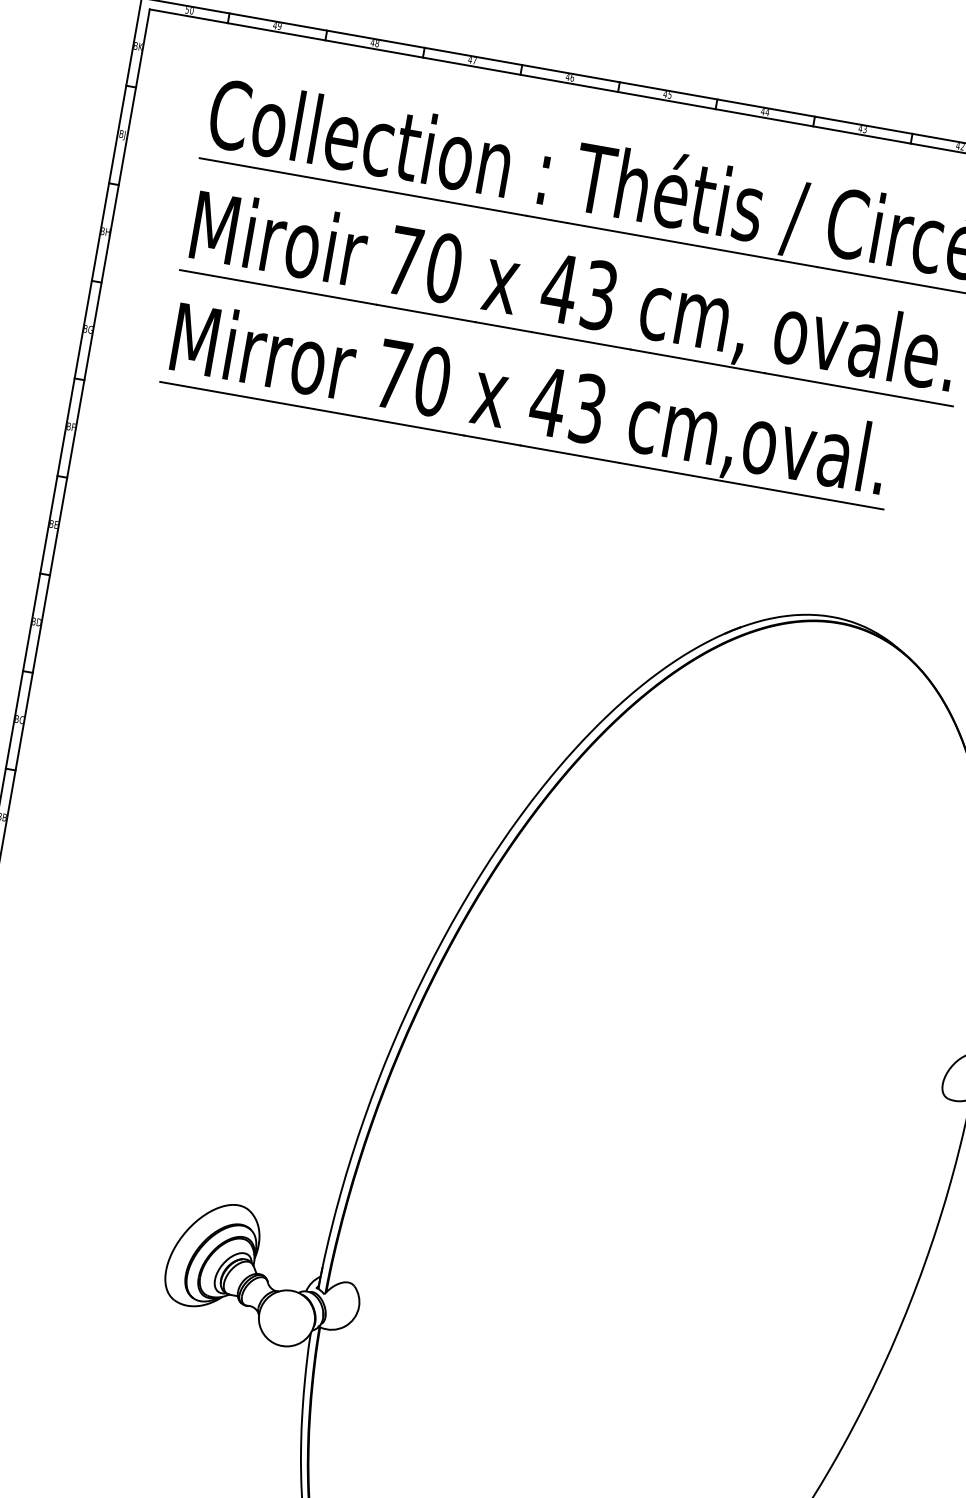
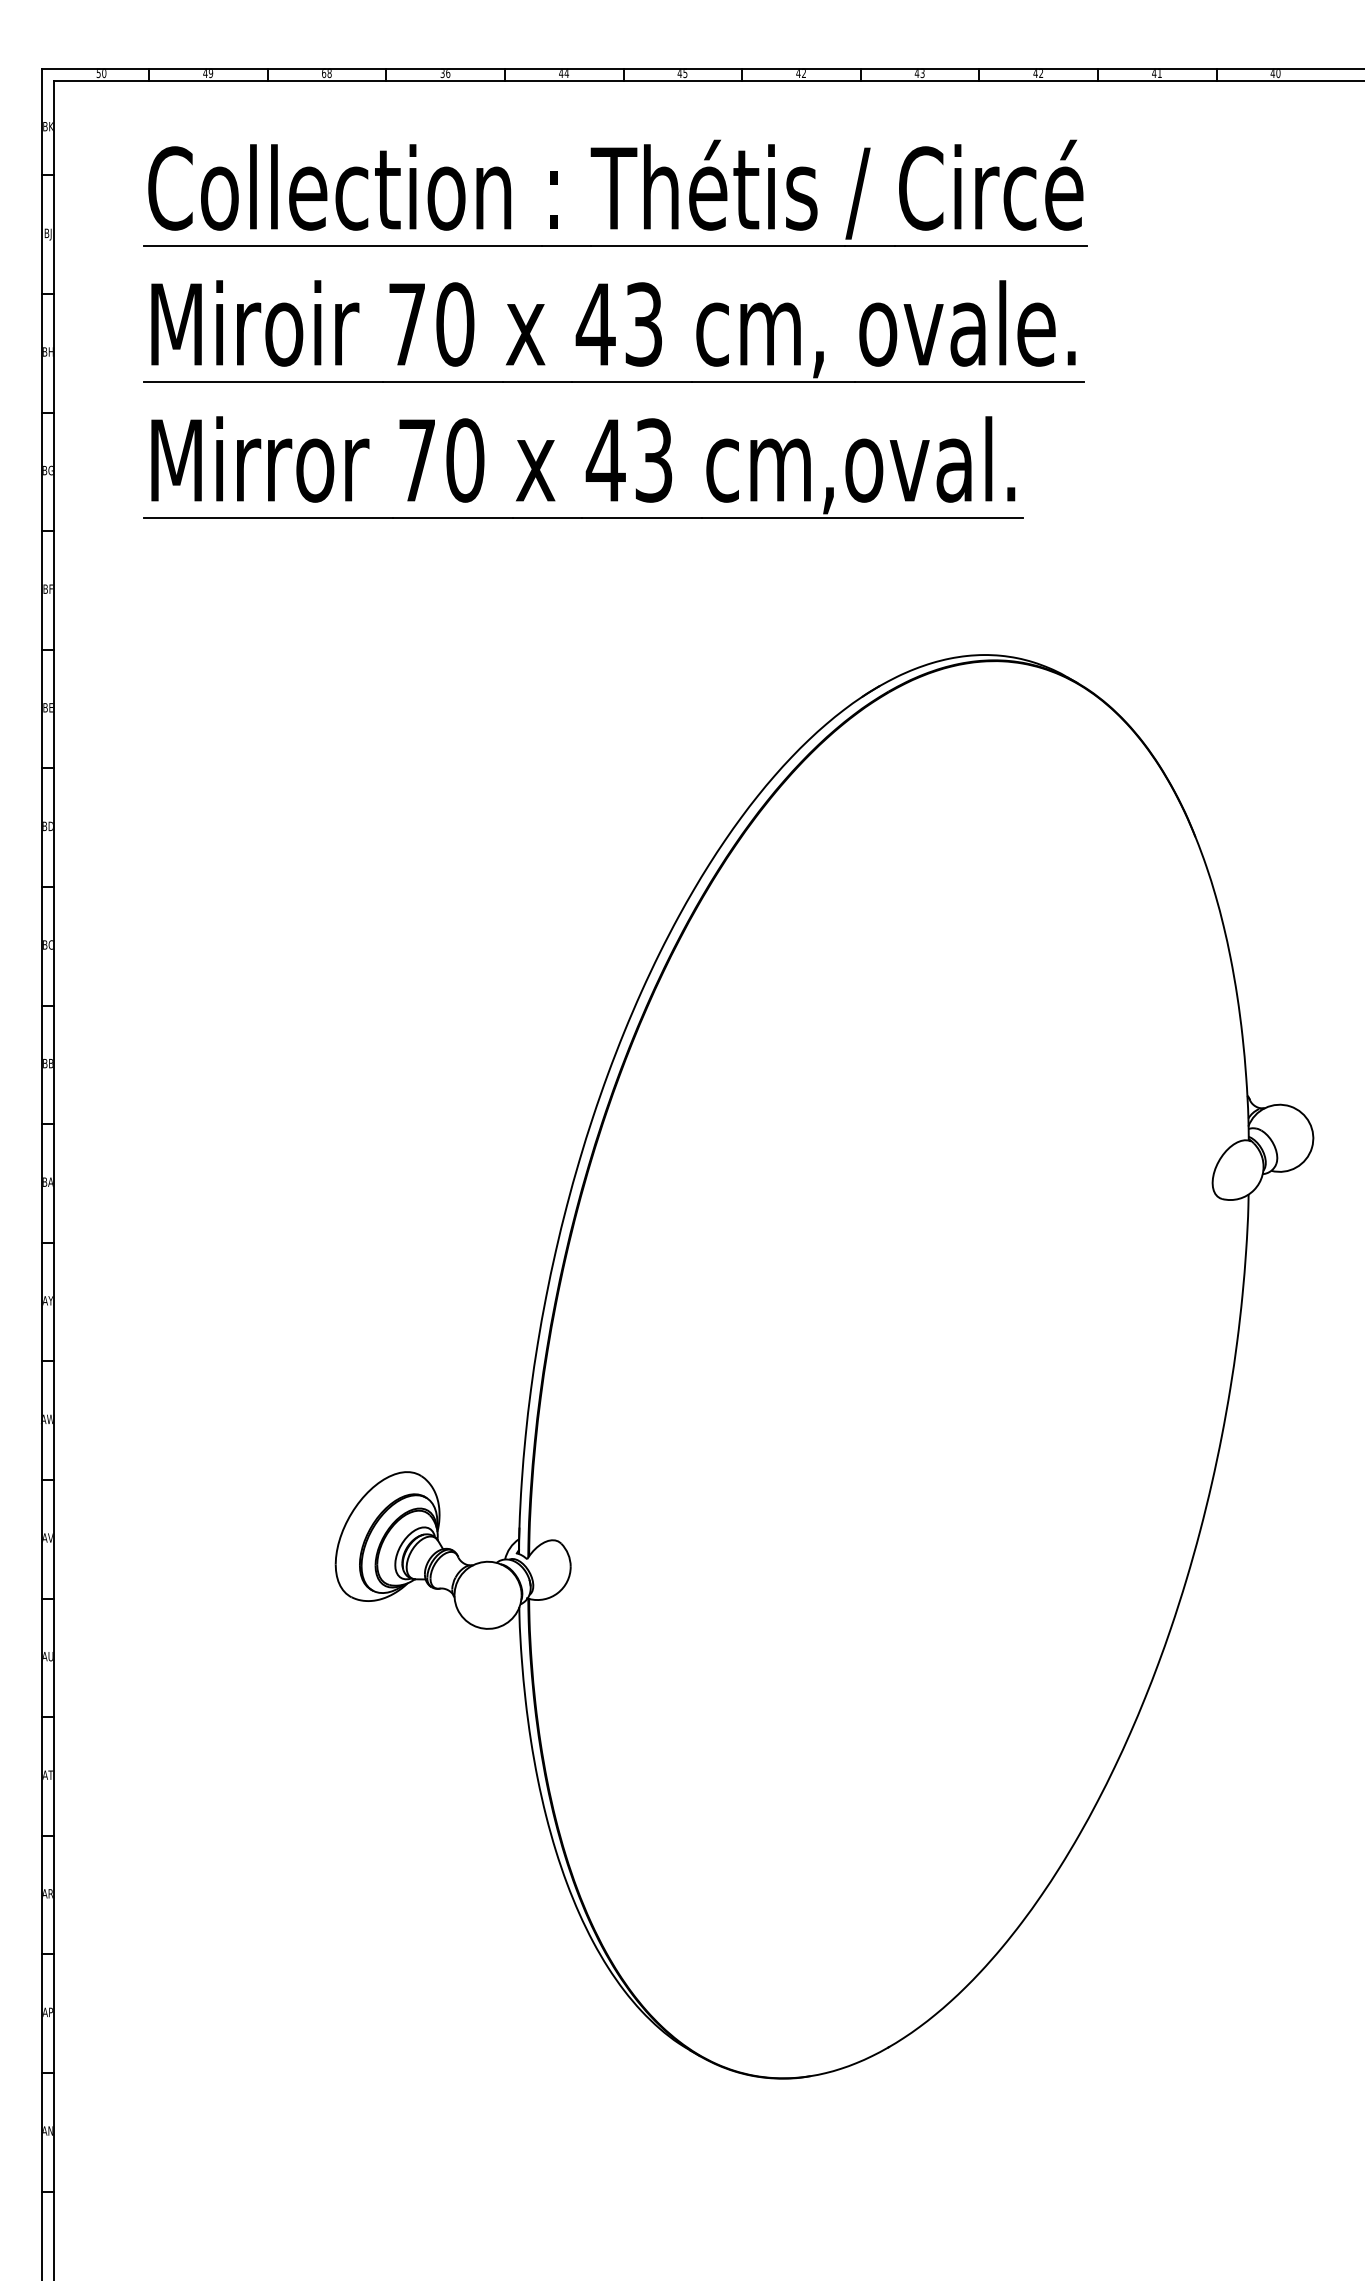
text: (372, 43) -> (323, 74), 48 -> 68
text: (472, 61) -> (445, 74), 47 -> 36
text: (572, 77) -> (566, 73), 46 -> 44
text: (767, 112) -> (803, 73), 44 -> 42

